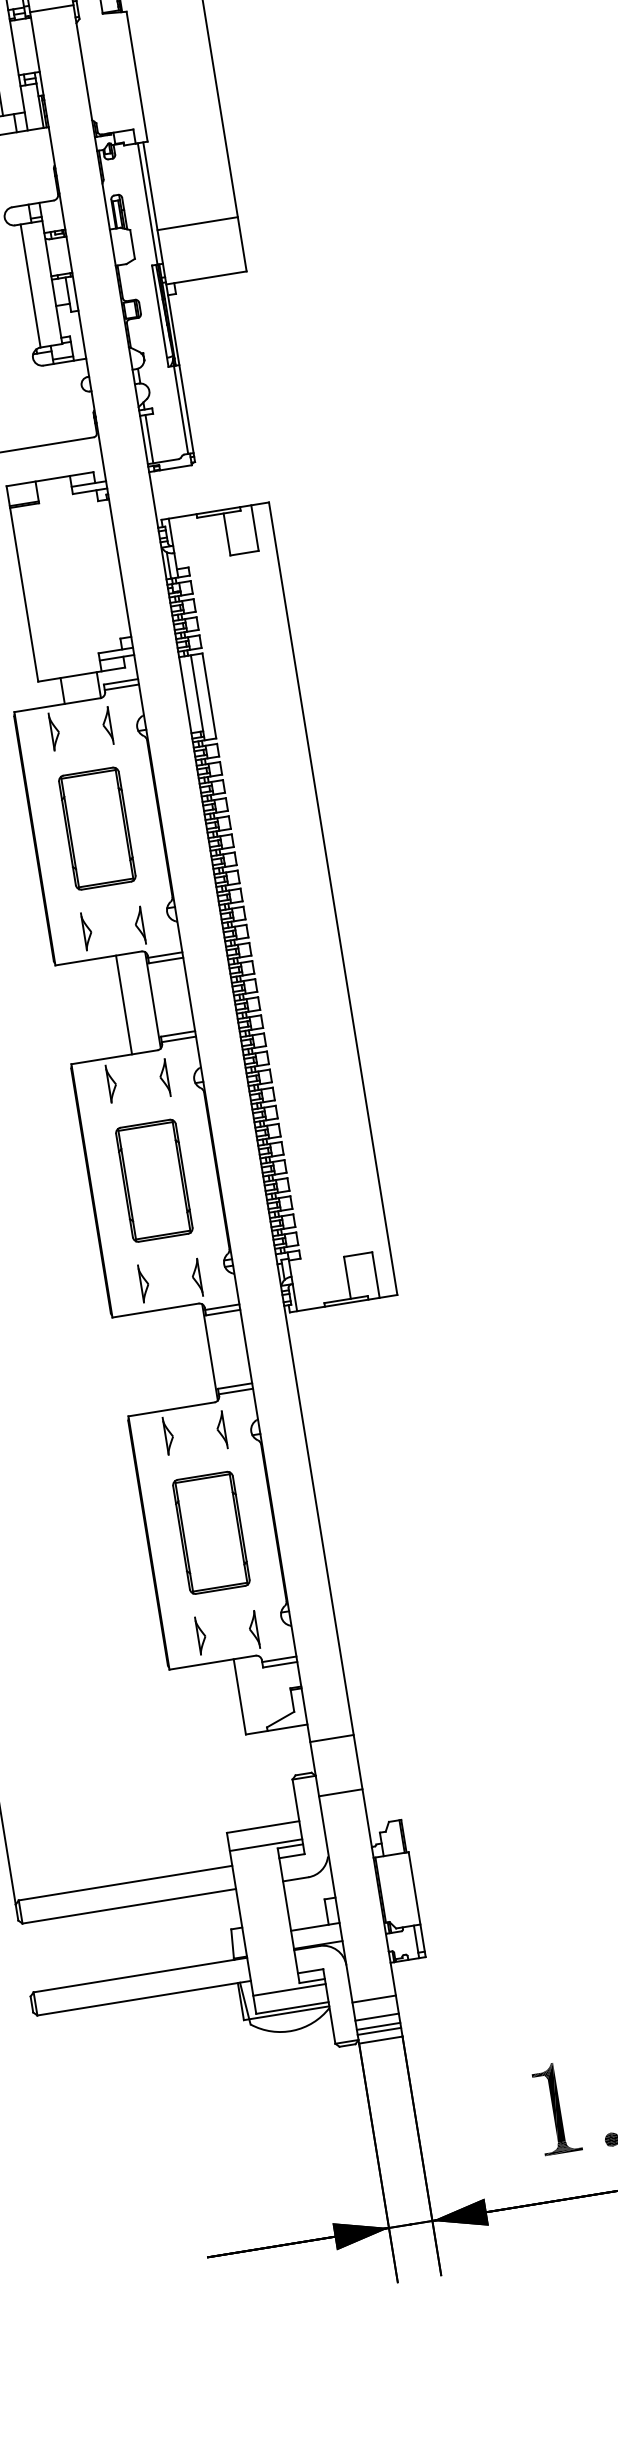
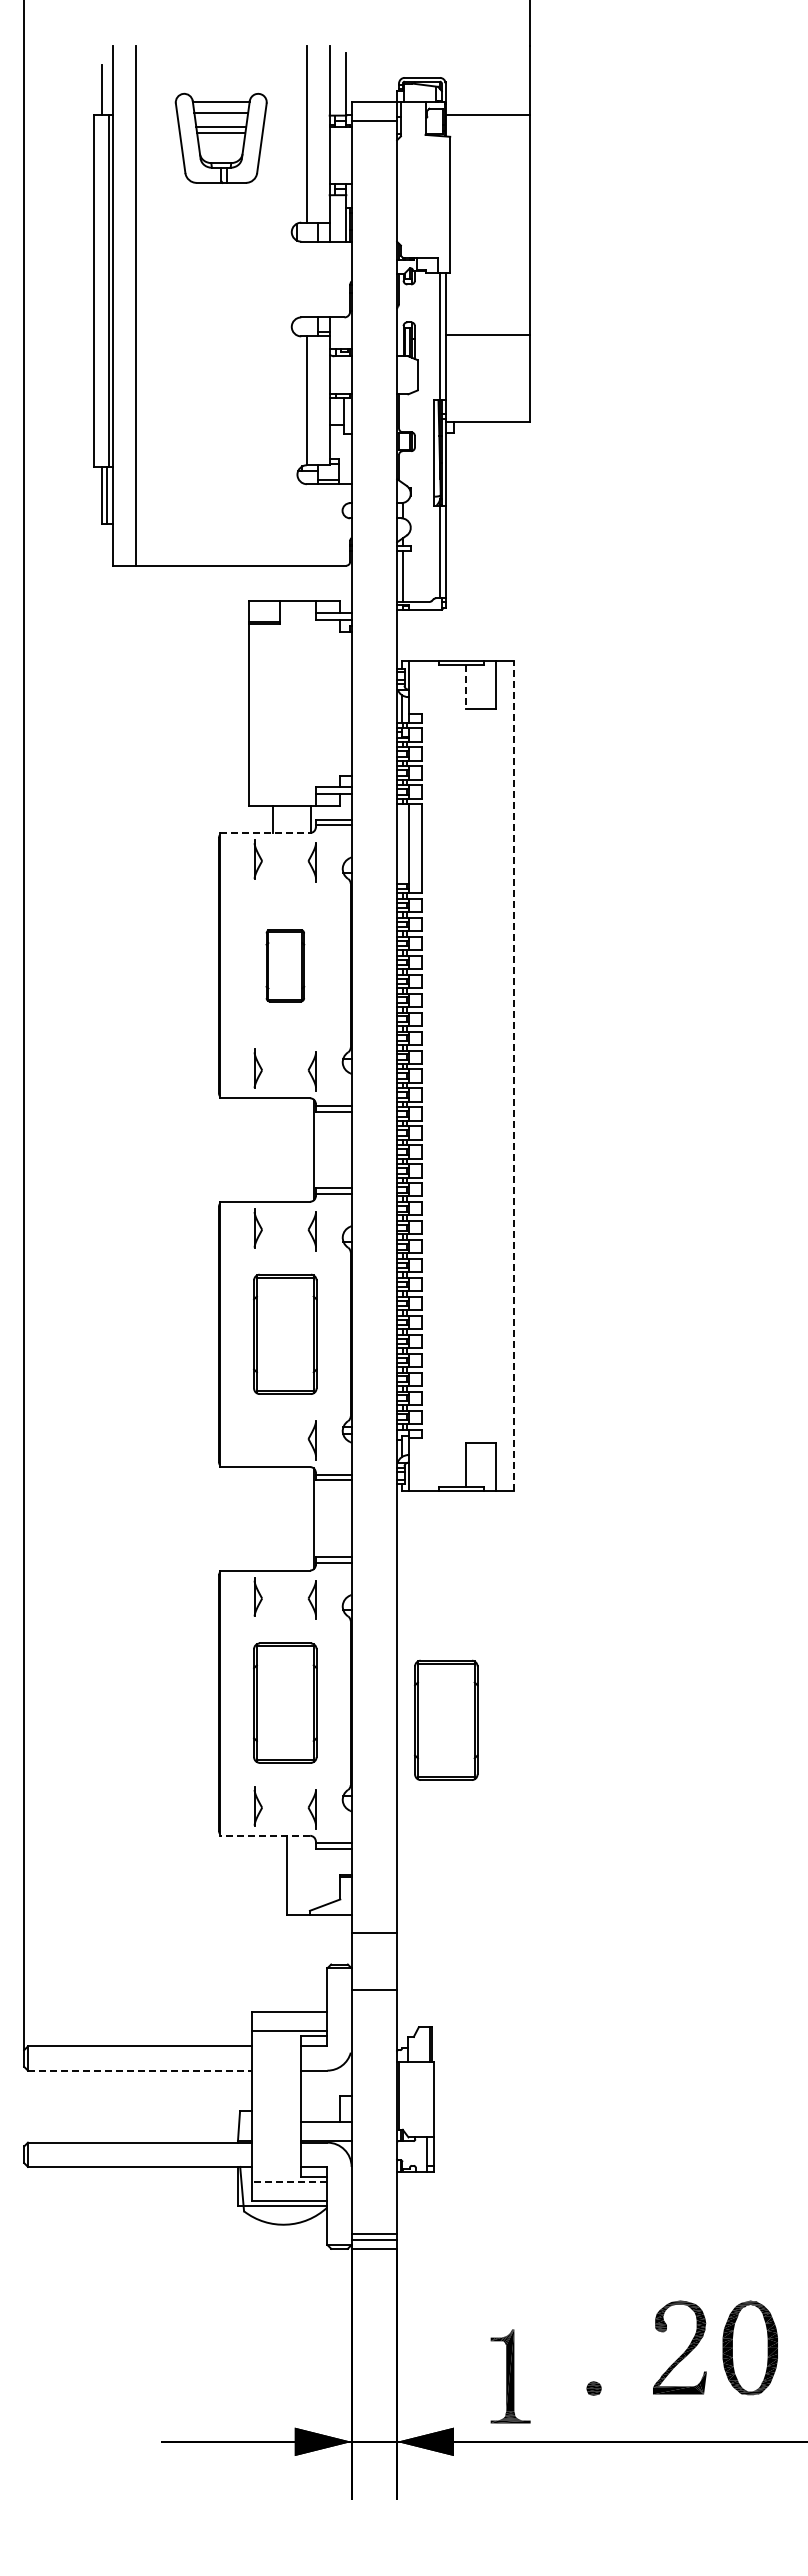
line: (197, 223) -> (487, 334), moved
line: (227, 534) -> (466, 686), solid -> dashed
line: (57, 705) -> (265, 833), solid -> dashed
part: (97, 828) -> (285, 965), size x0.6
line: (333, 898) -> (514, 1075), solid -> dashed
line: (124, 1004) -> (283, 1149), removed
part: (143, 1283) -> (257, 1437), removed
part: (367, 1523) -> (446, 1719), added
line: (211, 1662) -> (264, 1835), solid -> dashed
line: (128, 1906) -> (139, 2070), solid -> dashed
line: (289, 1989) -> (289, 2182), solid -> dashed
line: (374, 1998) -> (374, 2205), removed
line: (377, 2016) -> (374, 2224), removed
part: (556, 2108) -> (510, 2376), moved

